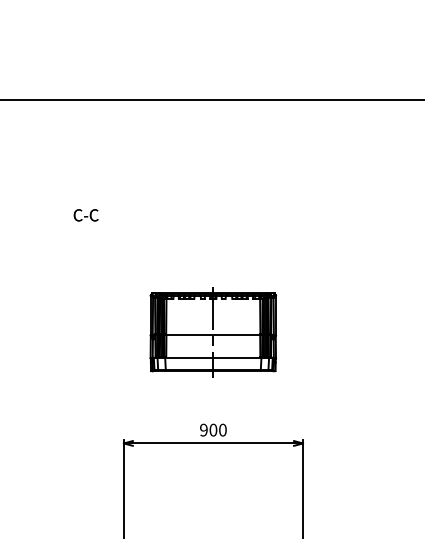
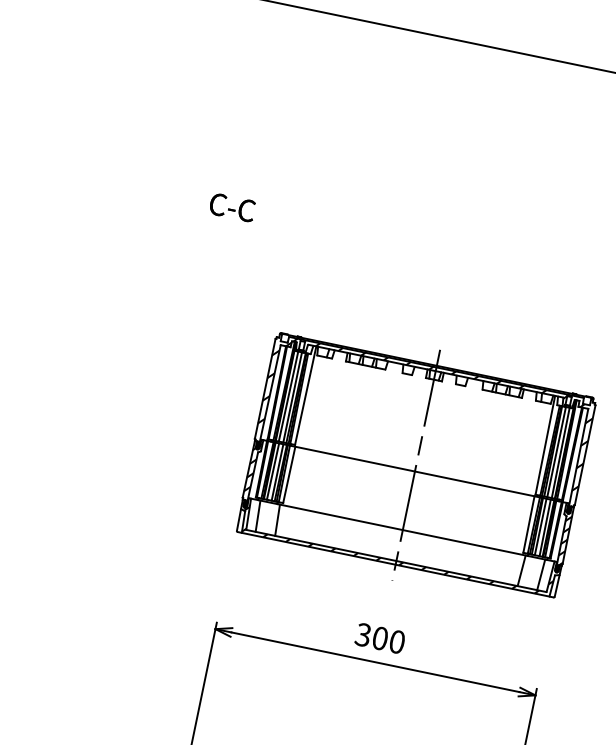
part: (212, 330) -> (415, 460), size x1.43
text: (203, 430) -> (362, 635), 900 -> 300

